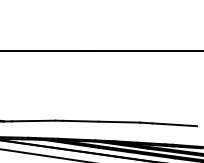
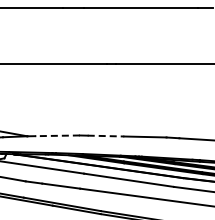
line: (33, 120) -> (57, 135), solid -> dashed
line: (81, 121) -> (106, 136), solid -> dashed

